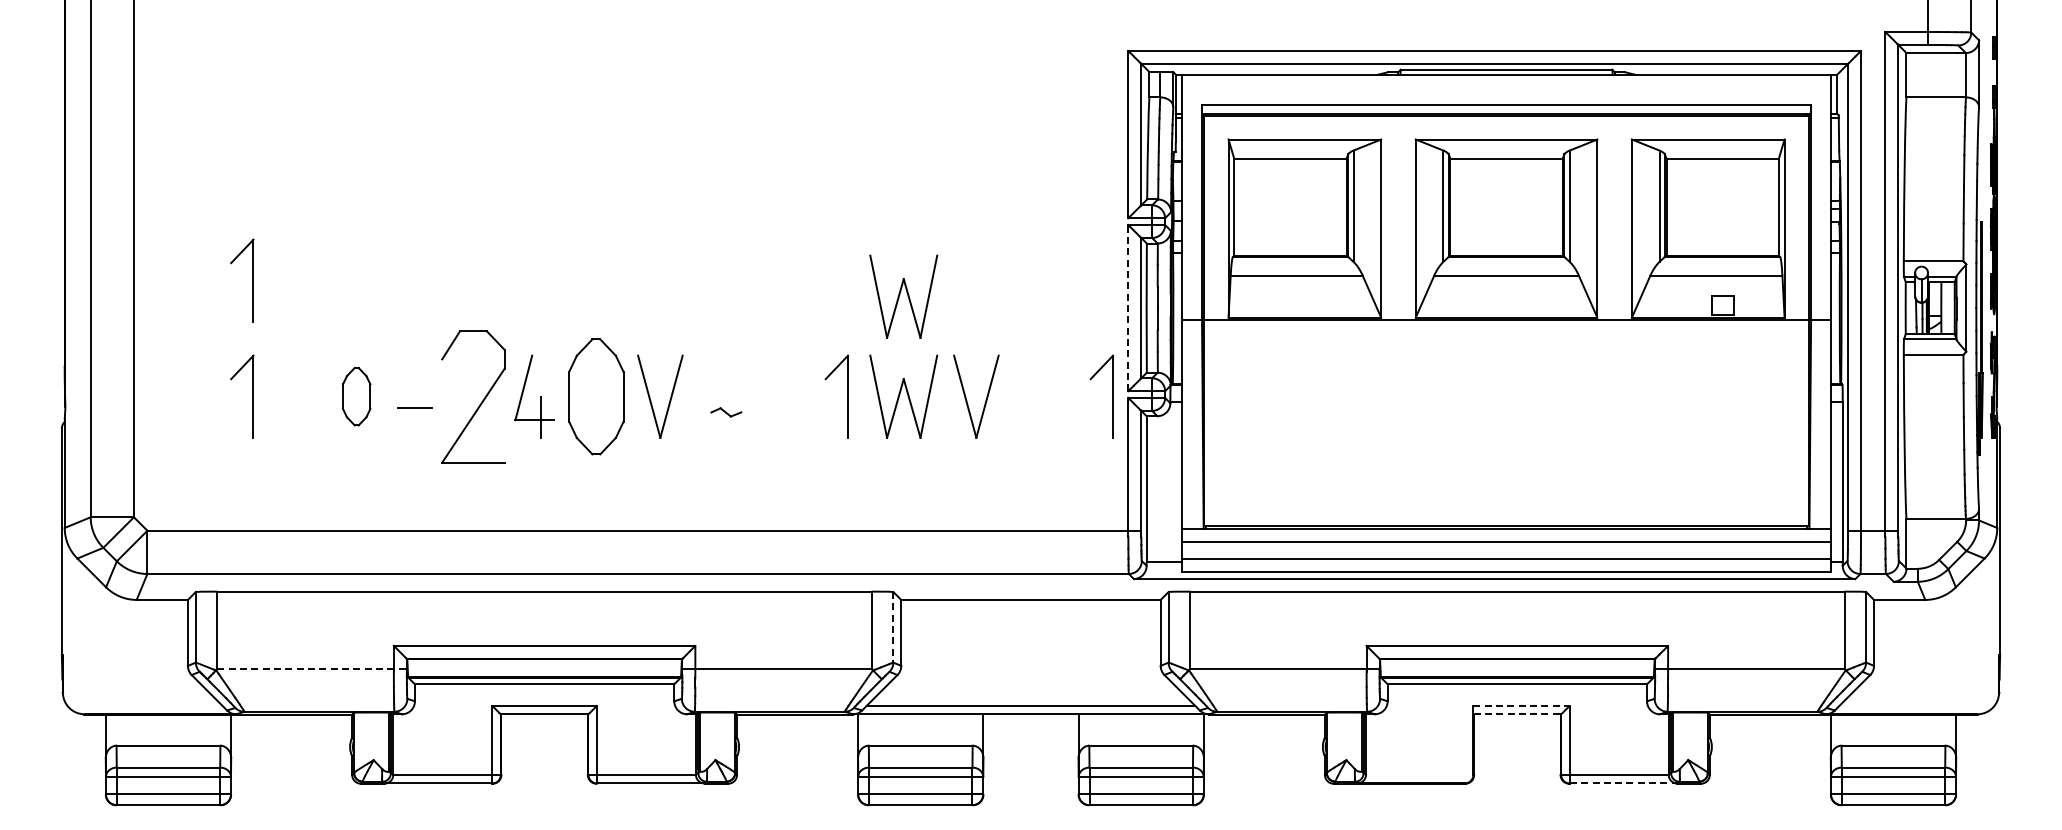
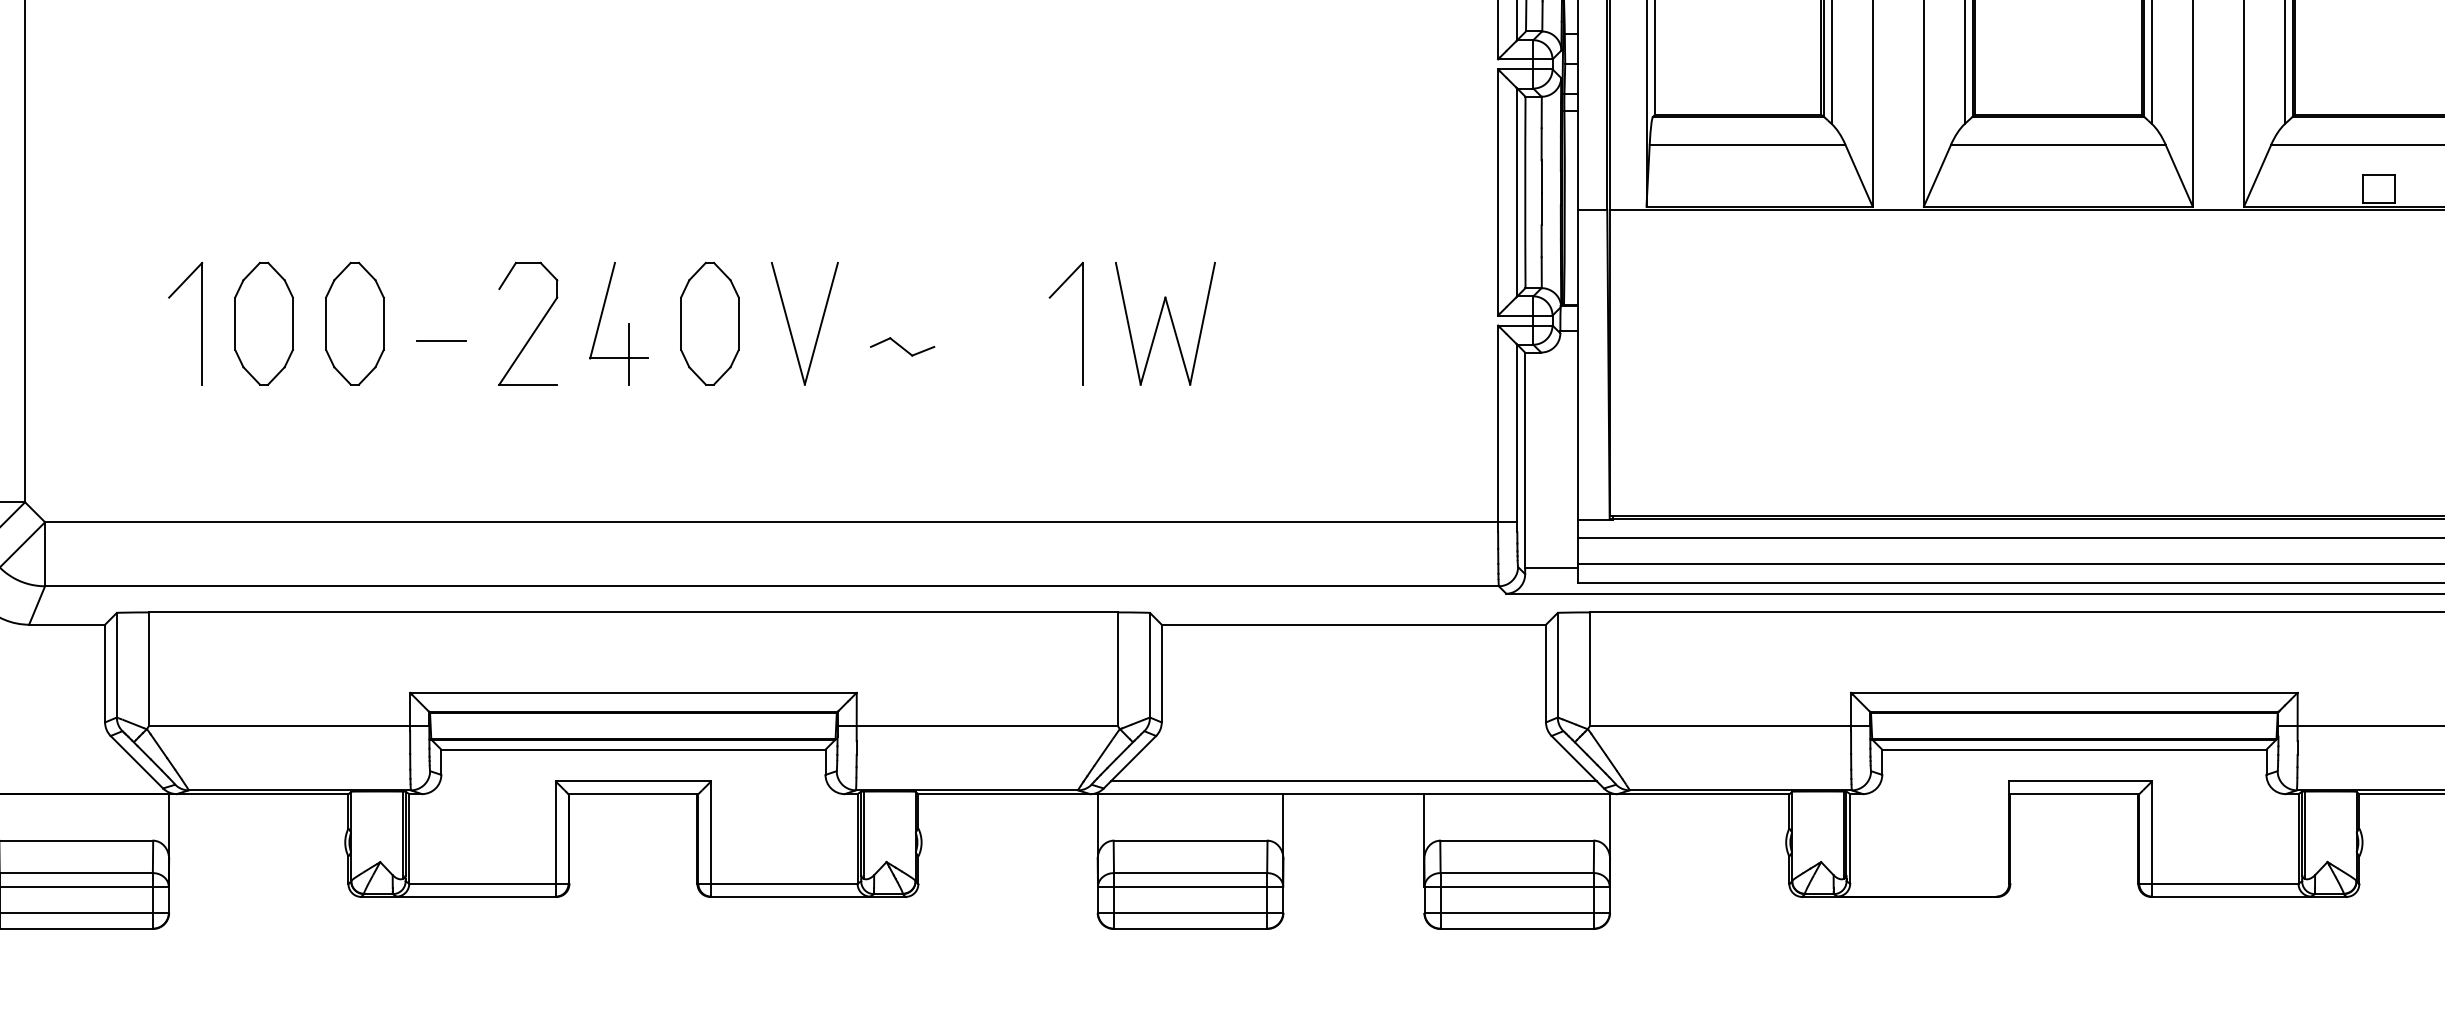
part: (252, 280) -> (200, 151), removed
part: (903, 296) -> (1165, 175), removed
line: (1128, 307) -> (1498, 191), dashed -> solid
part: (294, 396) -> (262, 323), added
part: (356, 396) -> (354, 323), size x1.43
part: (473, 396) -> (528, 323), size x0.62
part: (595, 396) -> (708, 323), size x0.71
part: (1112, 396) -> (1474, 323), removed
part: (985, 399) -> (1286, 327), removed
part: (726, 412) -> (902, 347), size x1.43
line: (893, 627) -> (1150, 665), dashed -> solid
line: (312, 668) -> (289, 726), dashed -> solid
line: (1522, 705) -> (2081, 781), dashed -> solid
line: (1517, 714) -> (2074, 794), dashed -> solid
line: (1623, 783) -> (2231, 896), dashed -> solid

